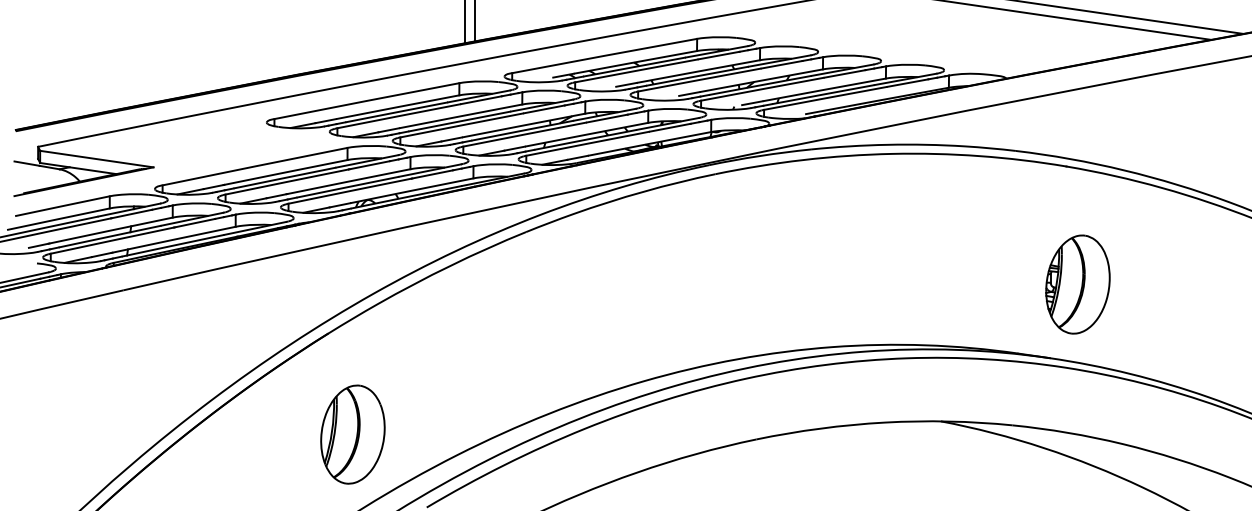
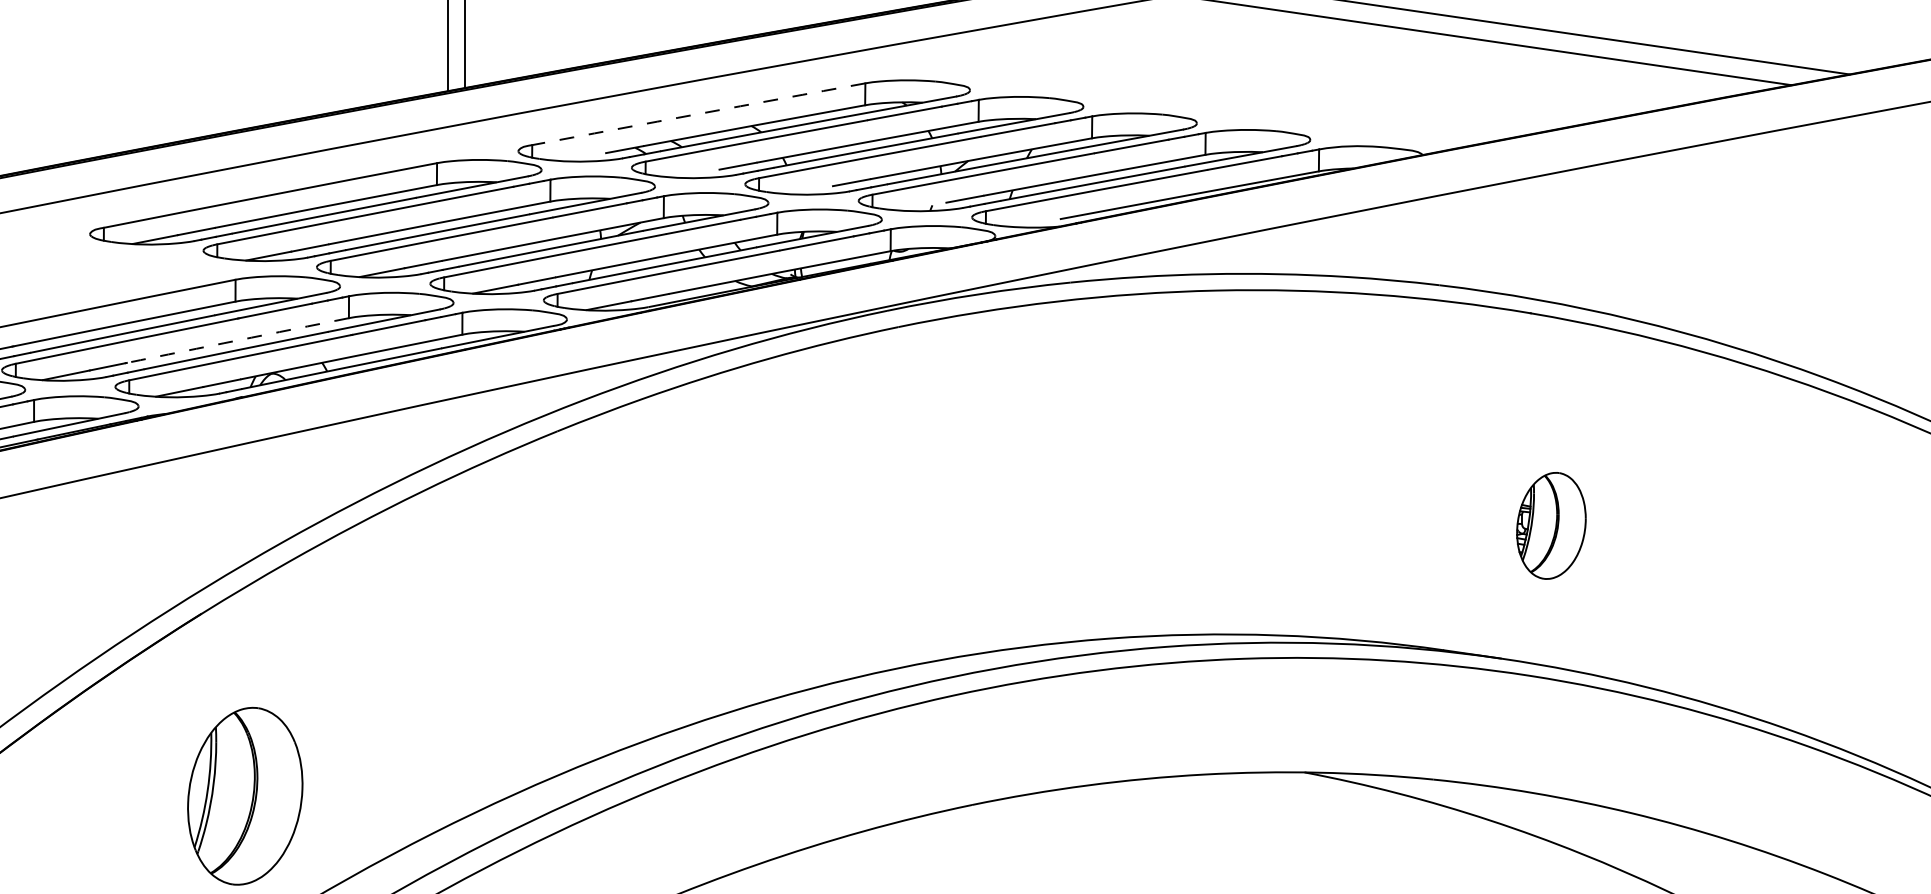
arc: (604, 55) -> (698, 113), solid -> dashed
arc: (348, 181) -> (237, 340), solid -> dashed
part: (1077, 284) -> (1550, 525), size x0.6

